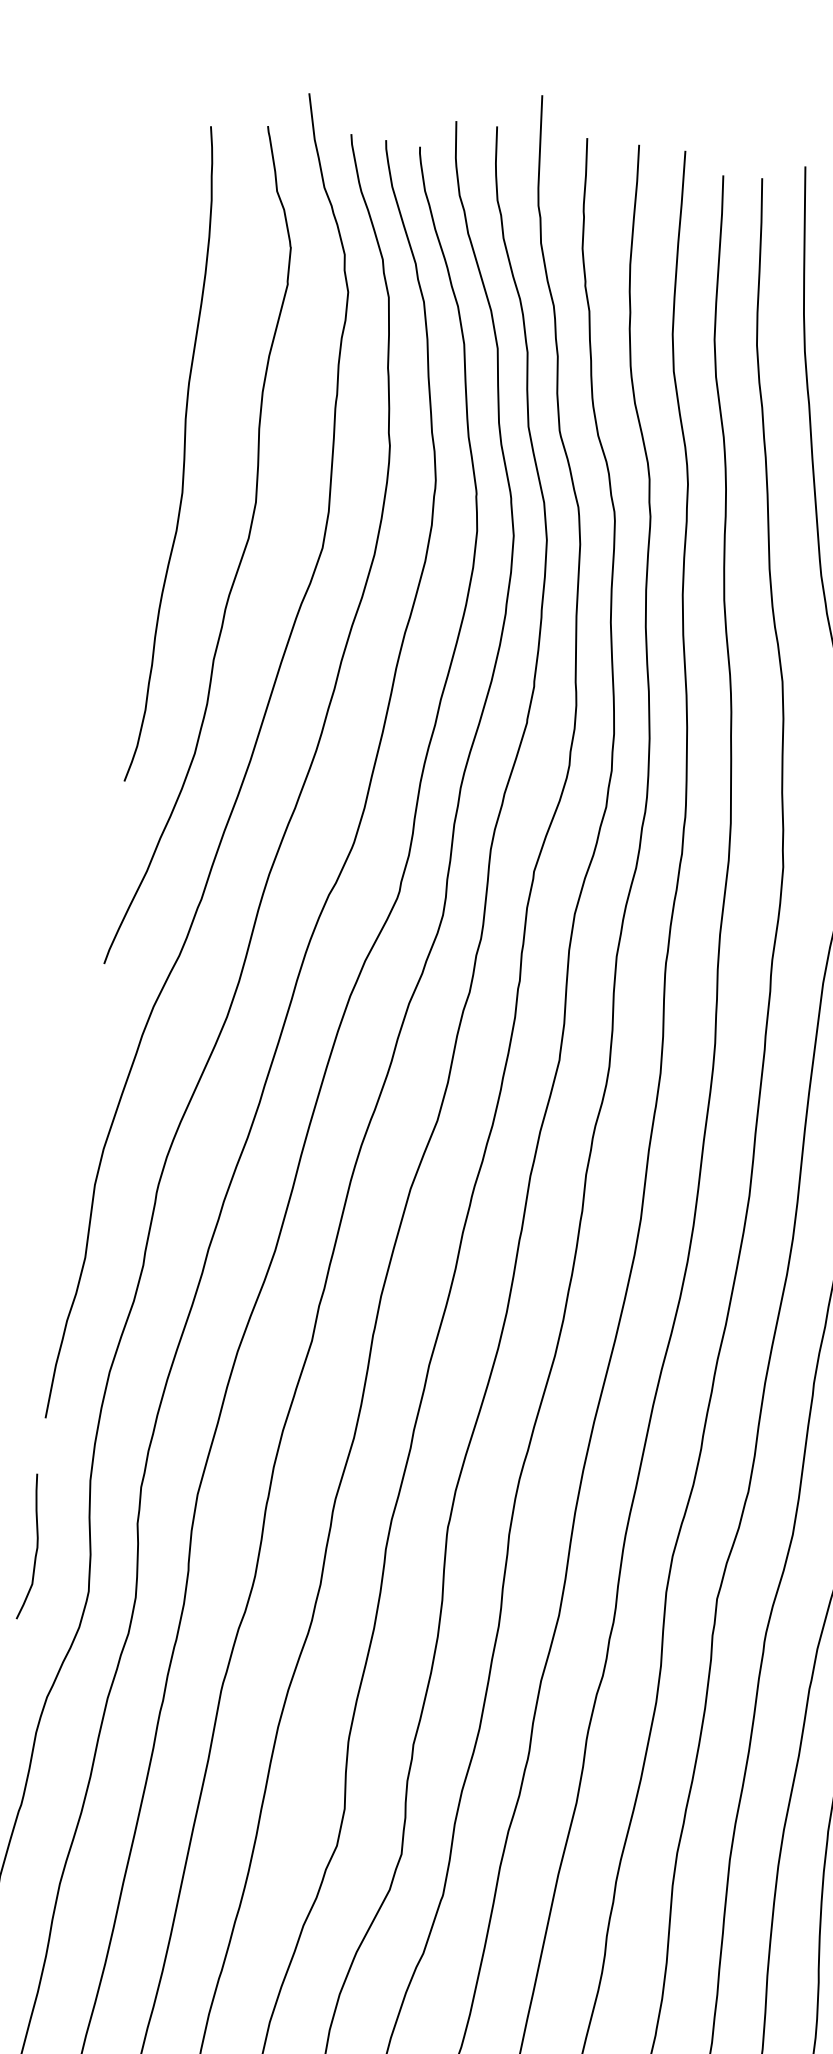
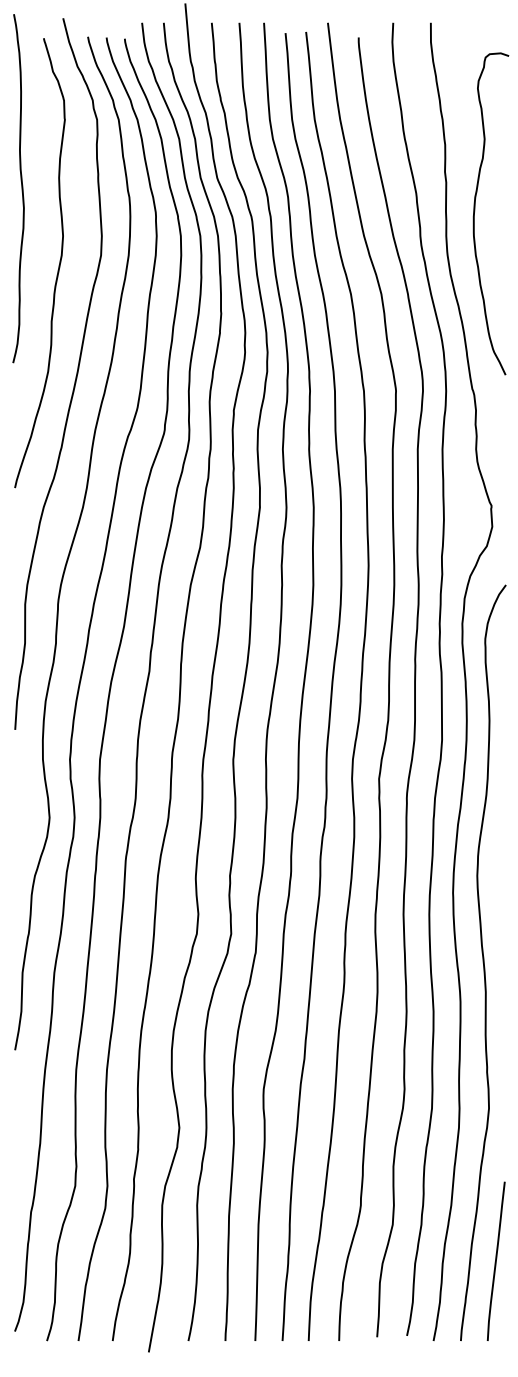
curve: (182, 455) -> (21, 188), moved
curve: (34, 1547) -> (18, 798), removed

